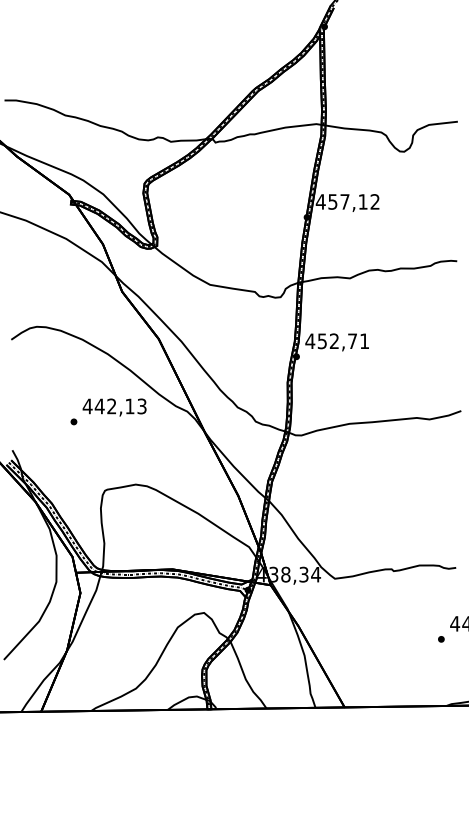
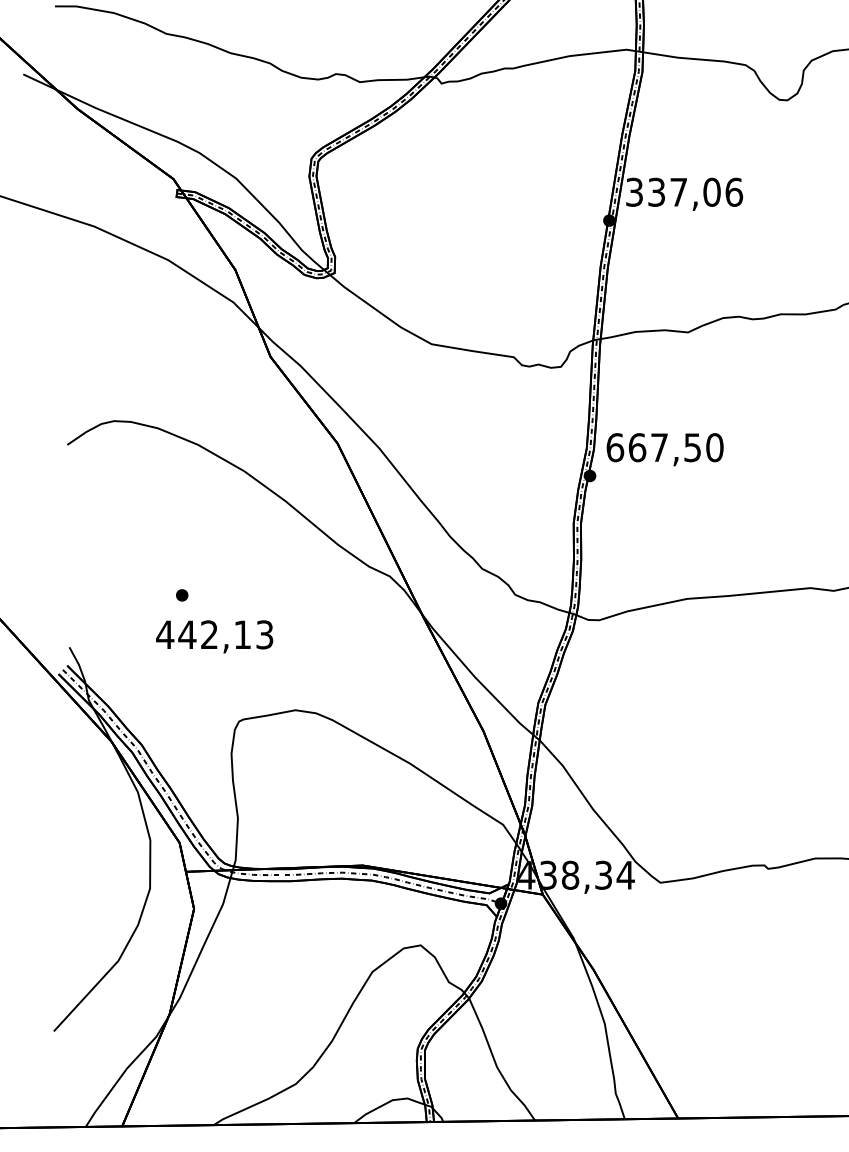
text: (347, 201) -> (683, 191), 457,12 -> 337,06
text: (337, 341) -> (665, 448), 452,71 -> 667,50
text: (114, 407) -> (214, 636), moved

